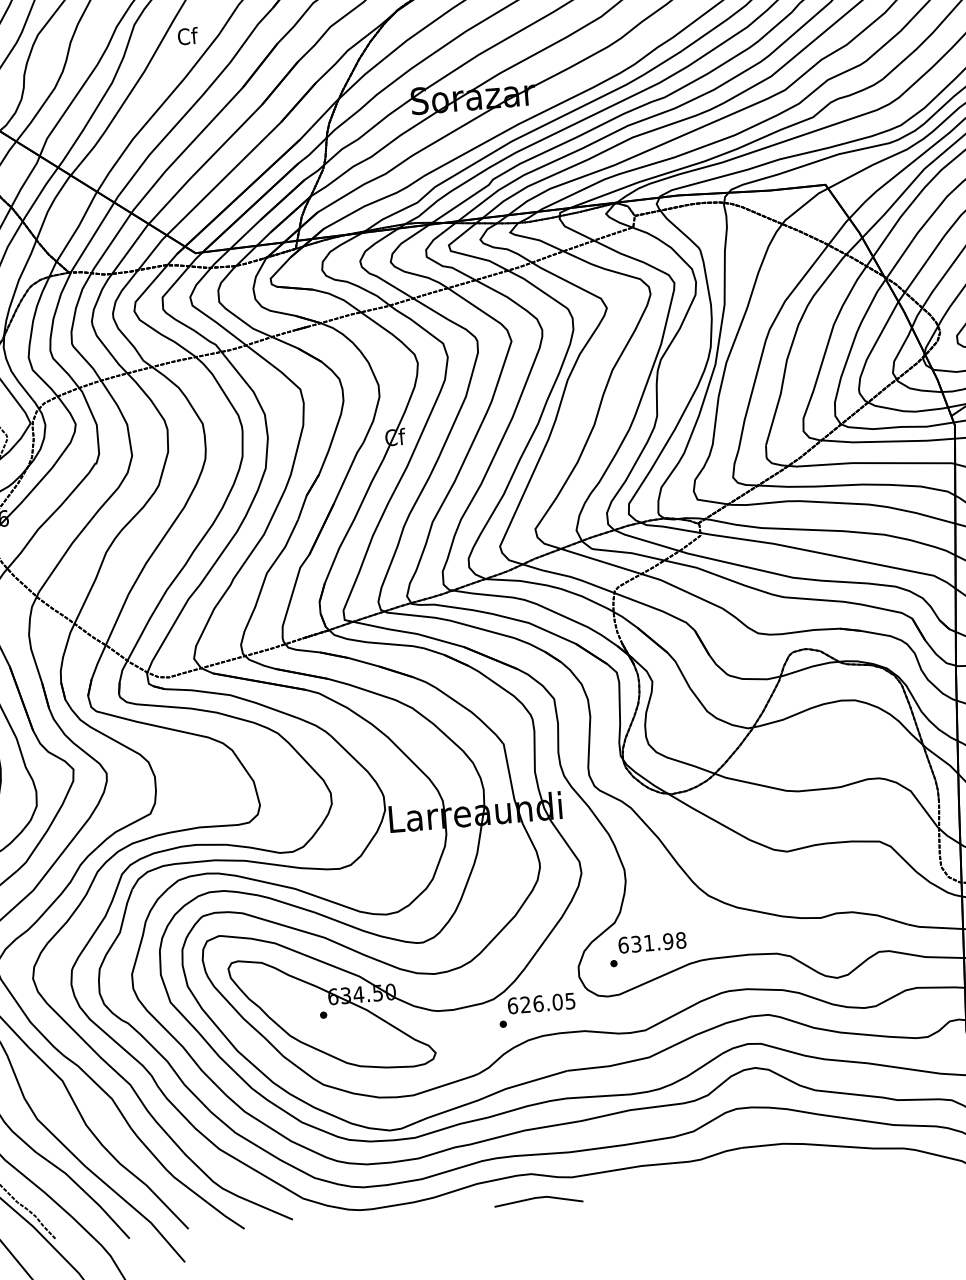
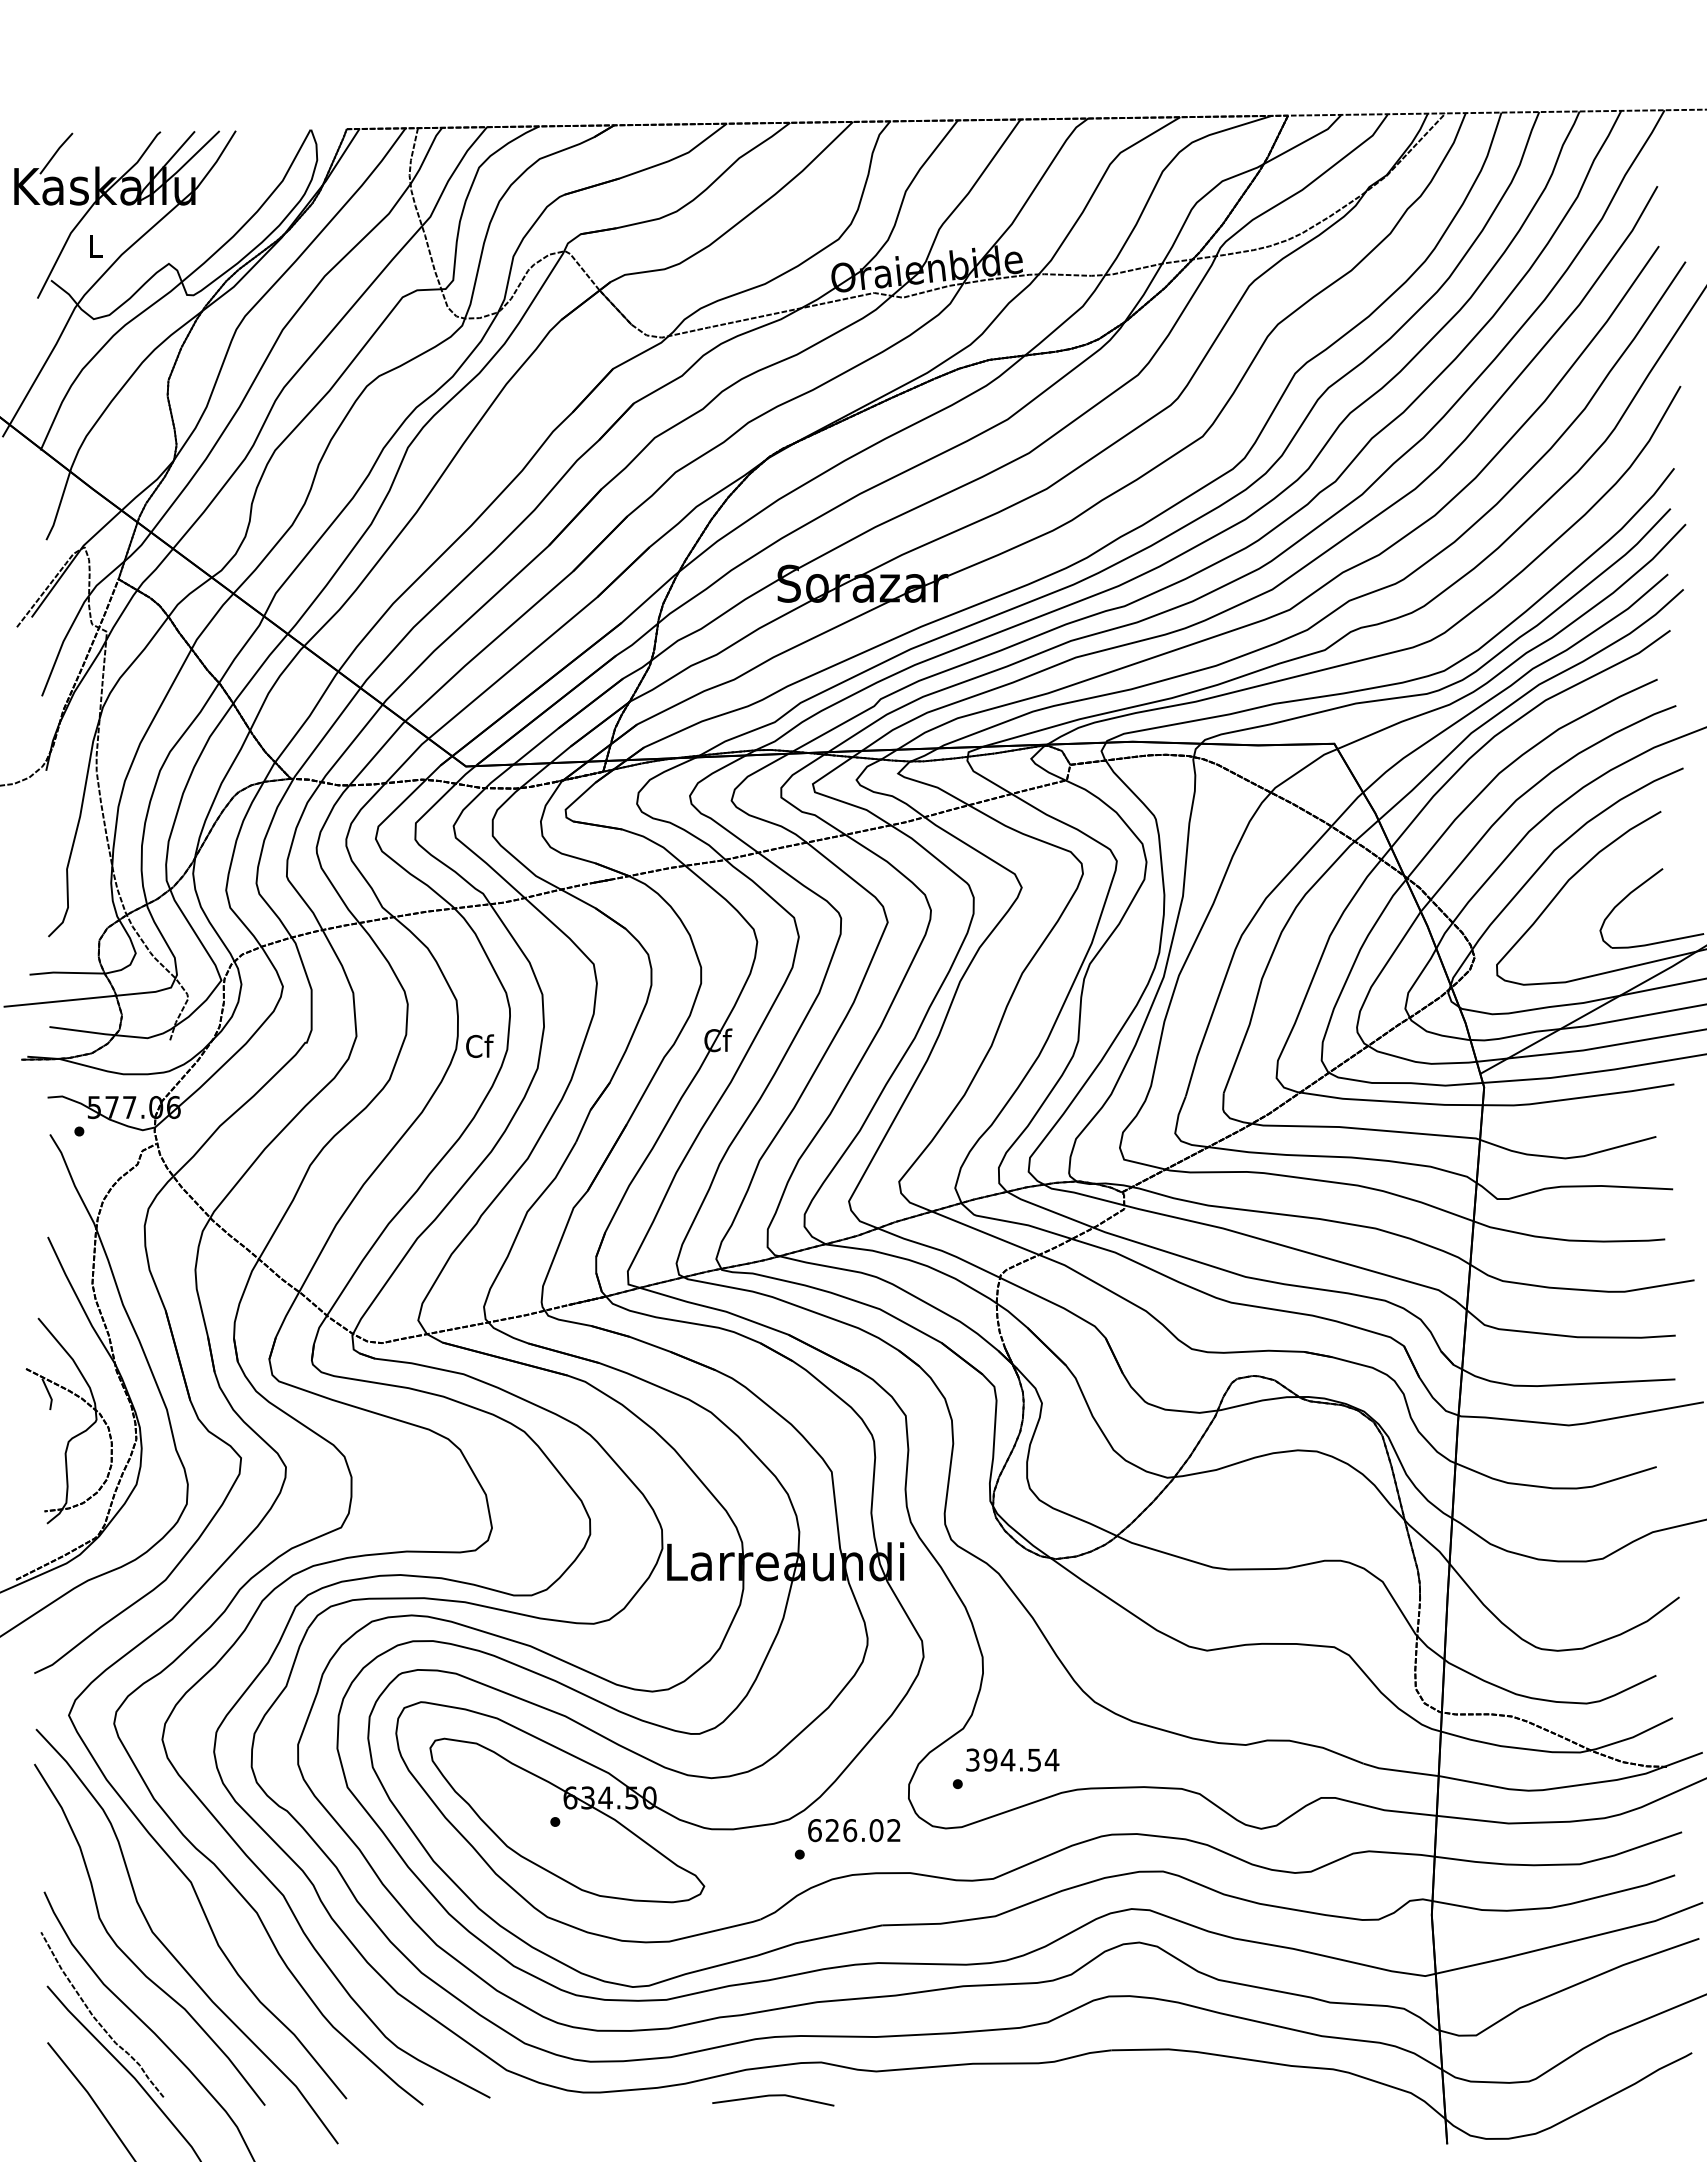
text: (188, 35) -> (480, 1045), moved
text: (652, 942) -> (1012, 1759), 631.98 -> 394.54
text: (570, 1001) -> (893, 1830), 626.05 -> 626.02
line: (538, 1198) -> (773, 2096), moved

